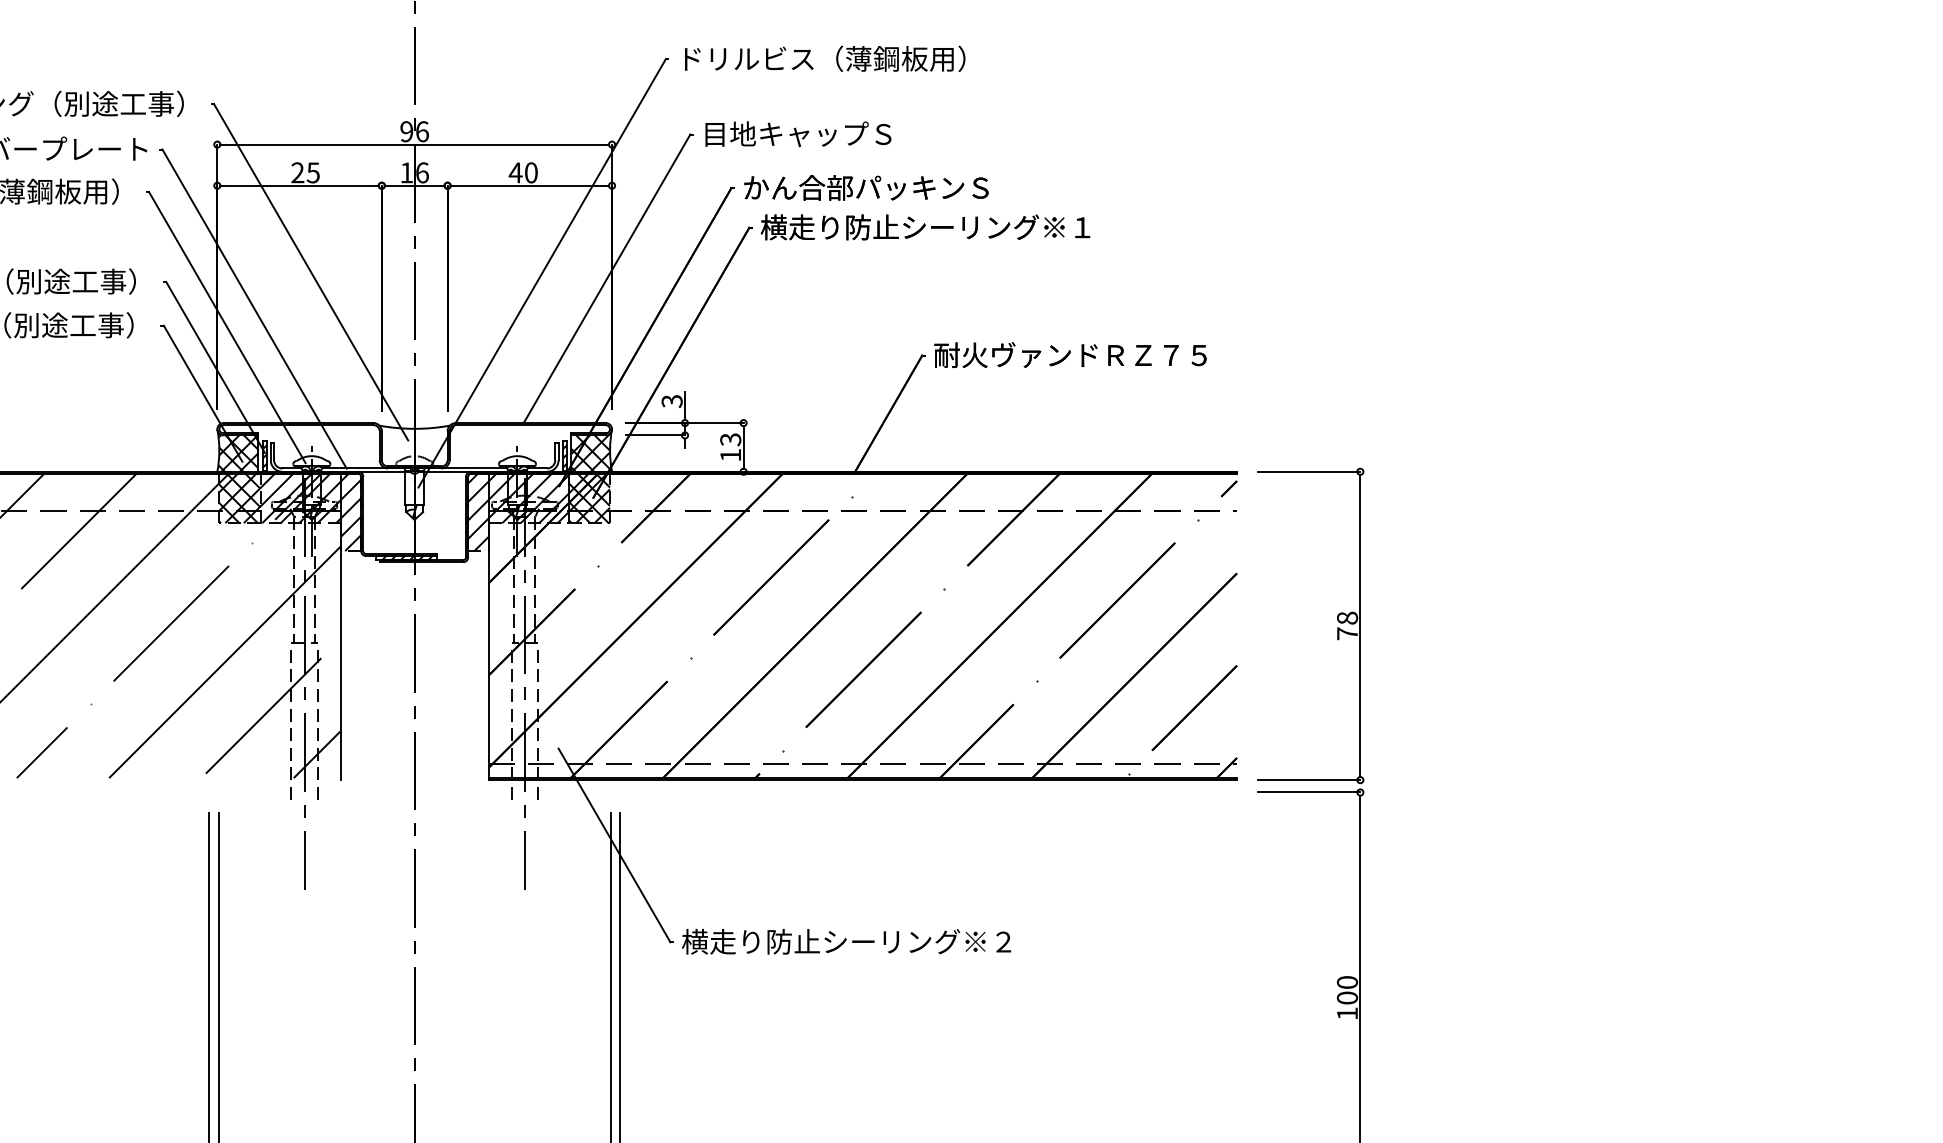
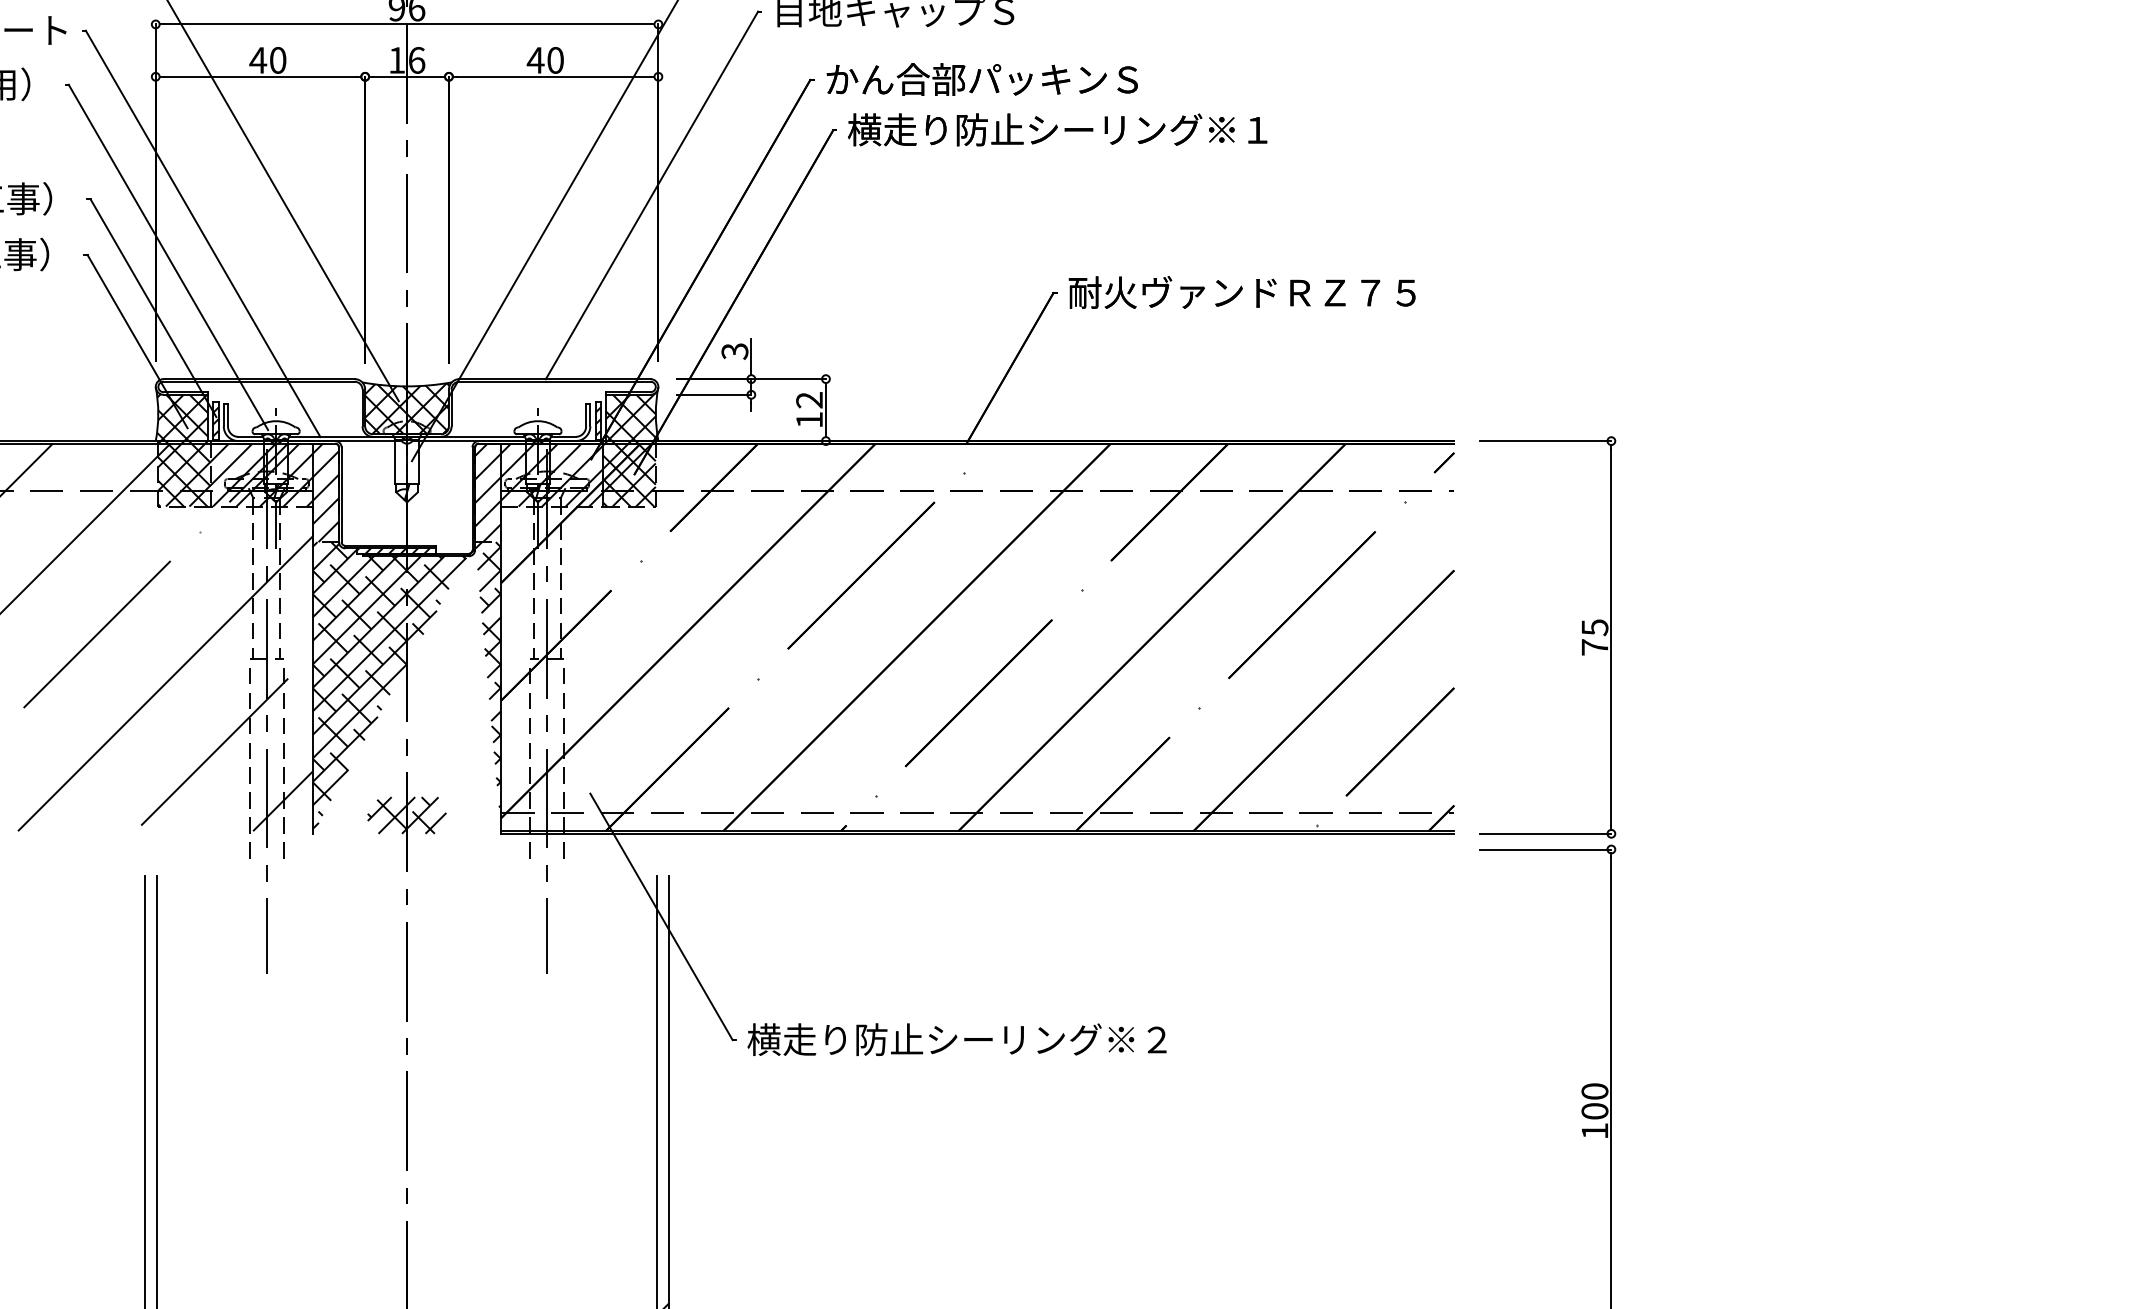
text: (304, 172) -> (266, 59), 25 -> 40
text: (730, 439) -> (809, 399), 13 -> 12
hatch: (414, 446) -> (406, 408), added
text: (1347, 617) -> (1594, 626), 78 -> 75
hatch: (414, 665) -> (406, 687), added

